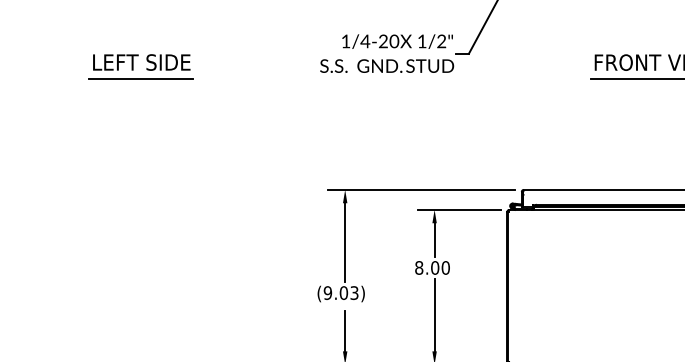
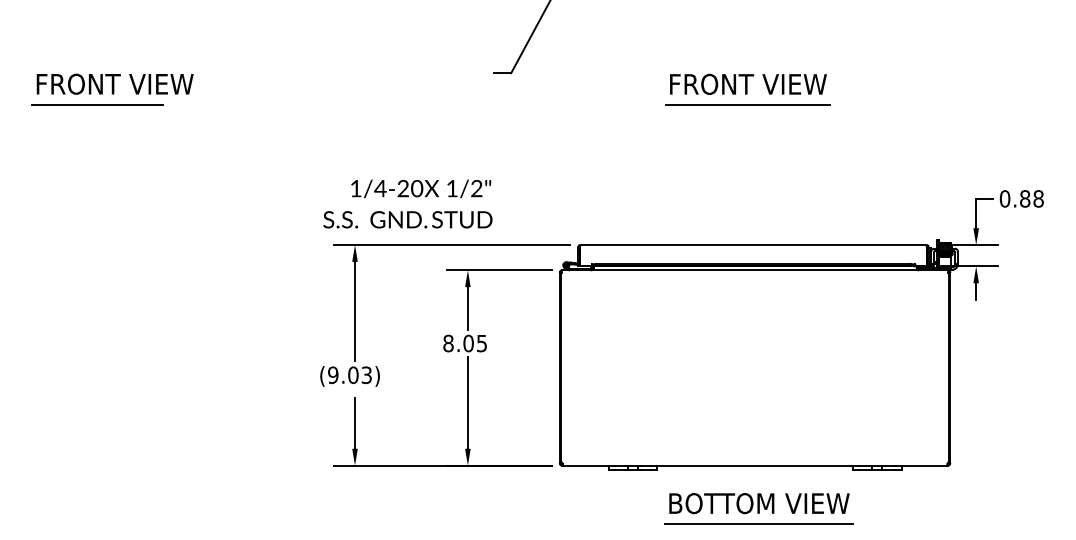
text: (386, 53) -> (407, 203), moved
text: (156, 61) -> (116, 83), LEFT SIDE -> FRONT VIEW
text: (445, 267) -> (481, 343), 8.00 -> 8.05

